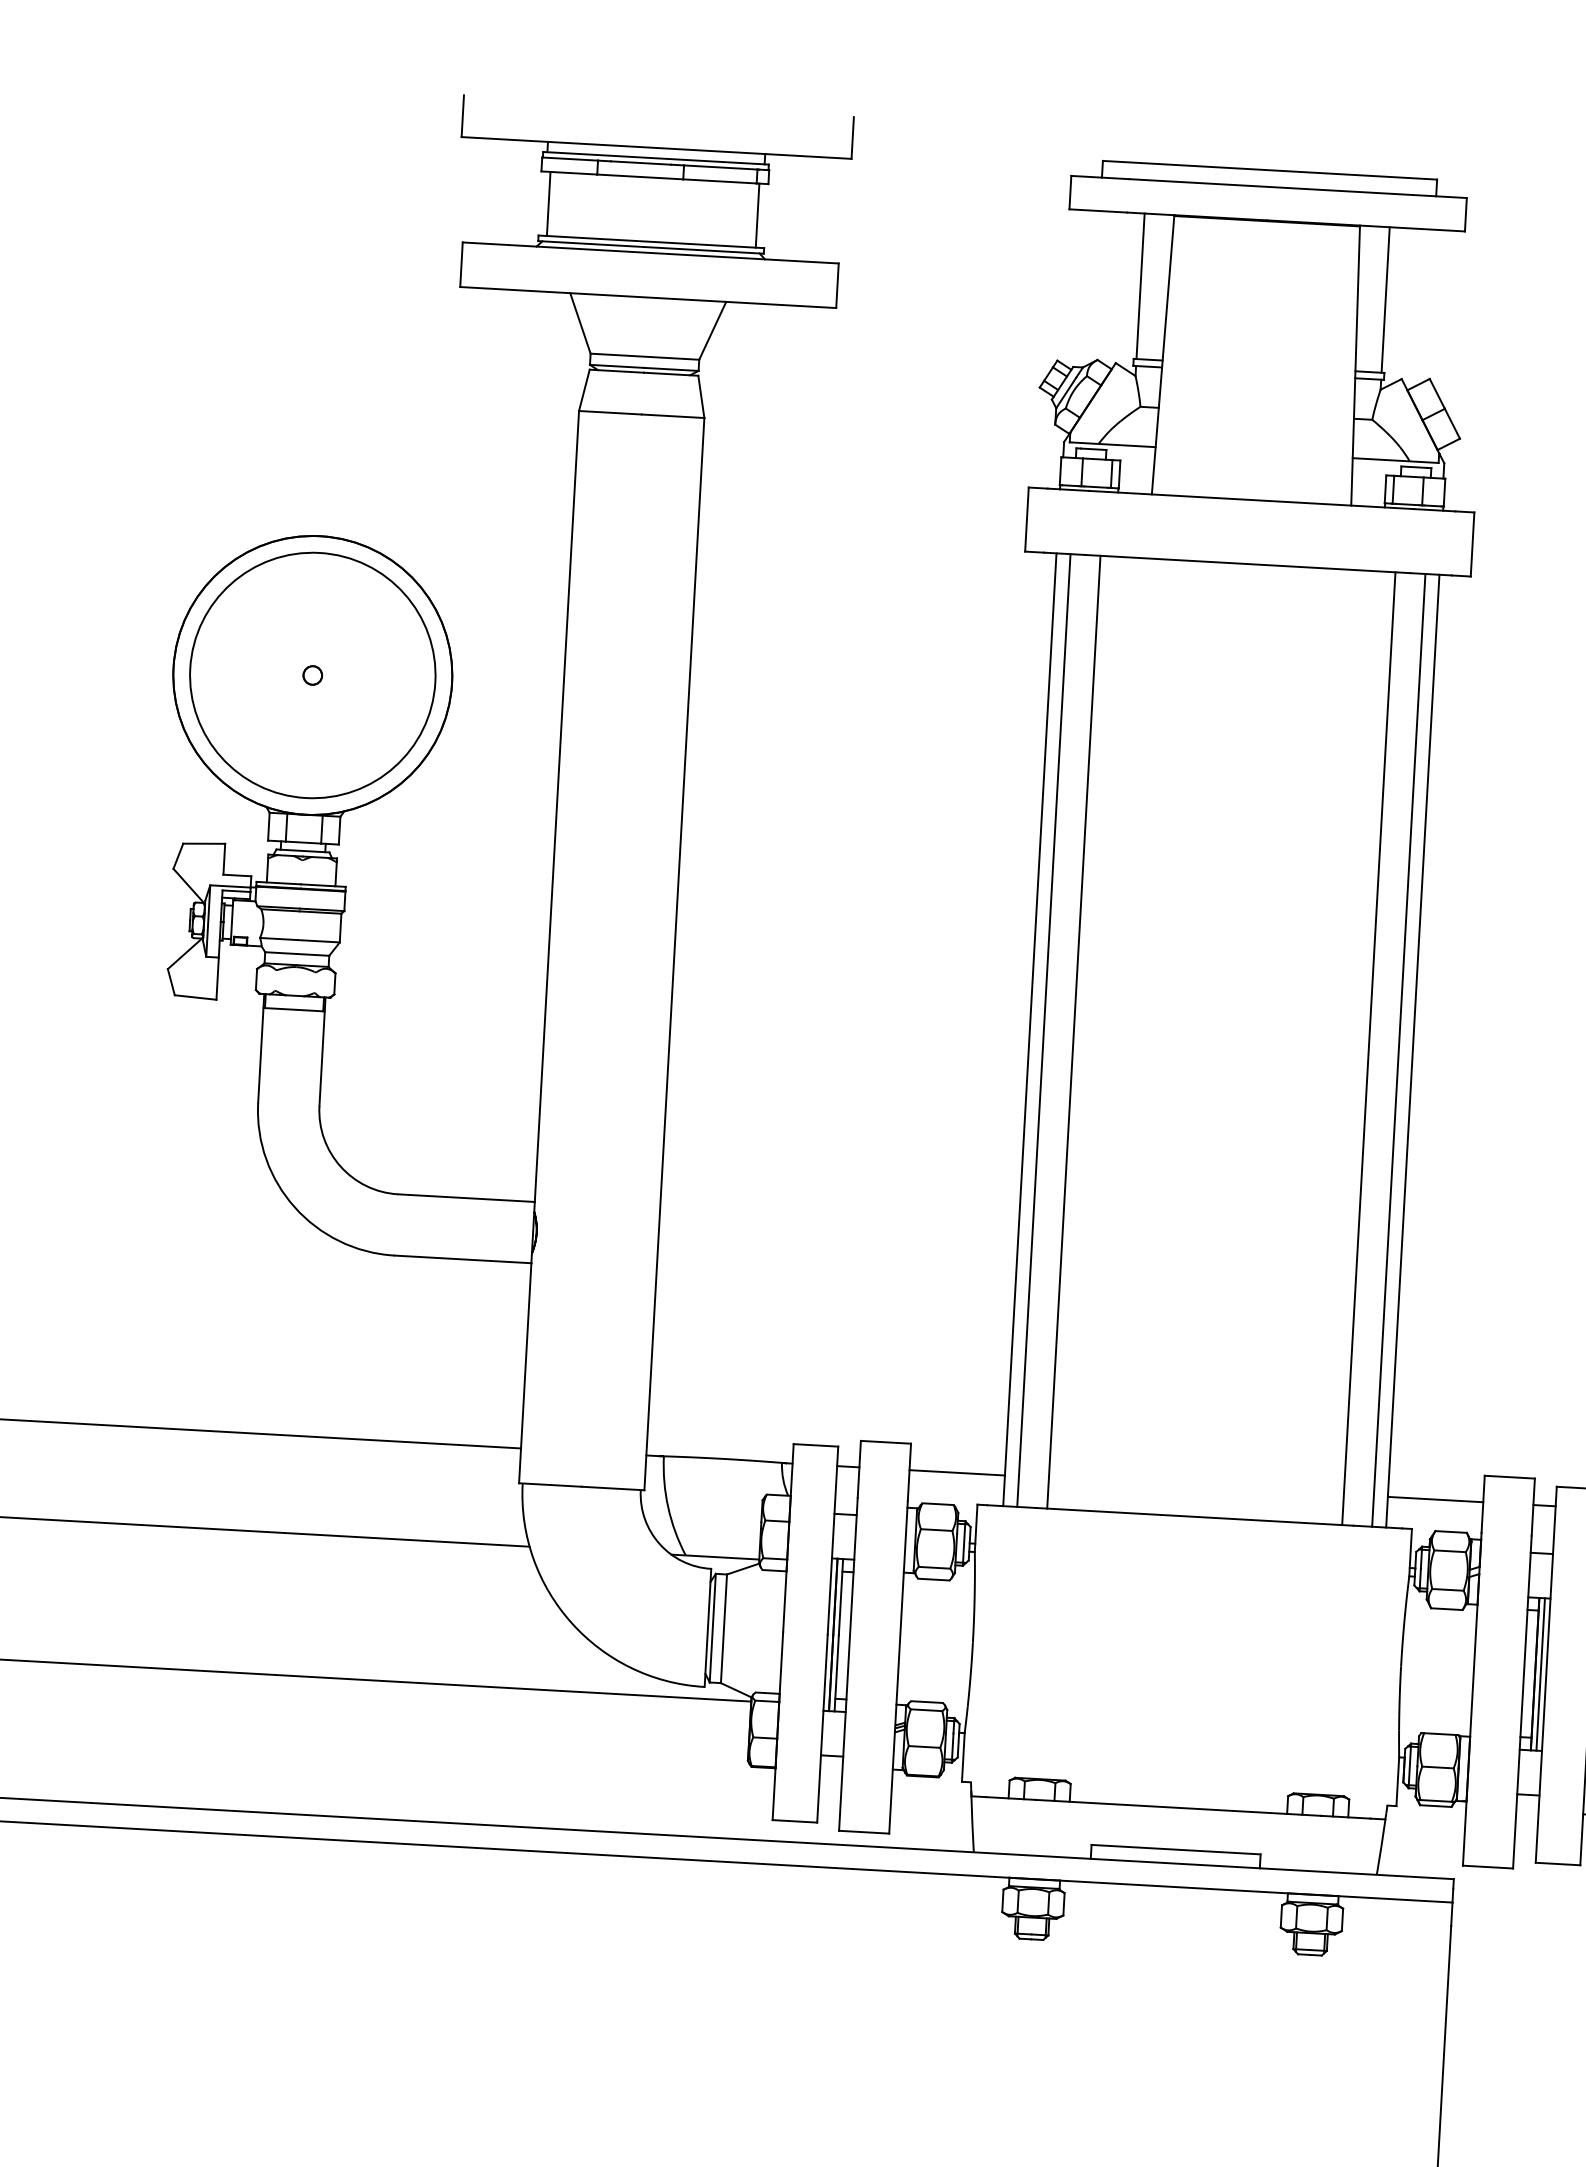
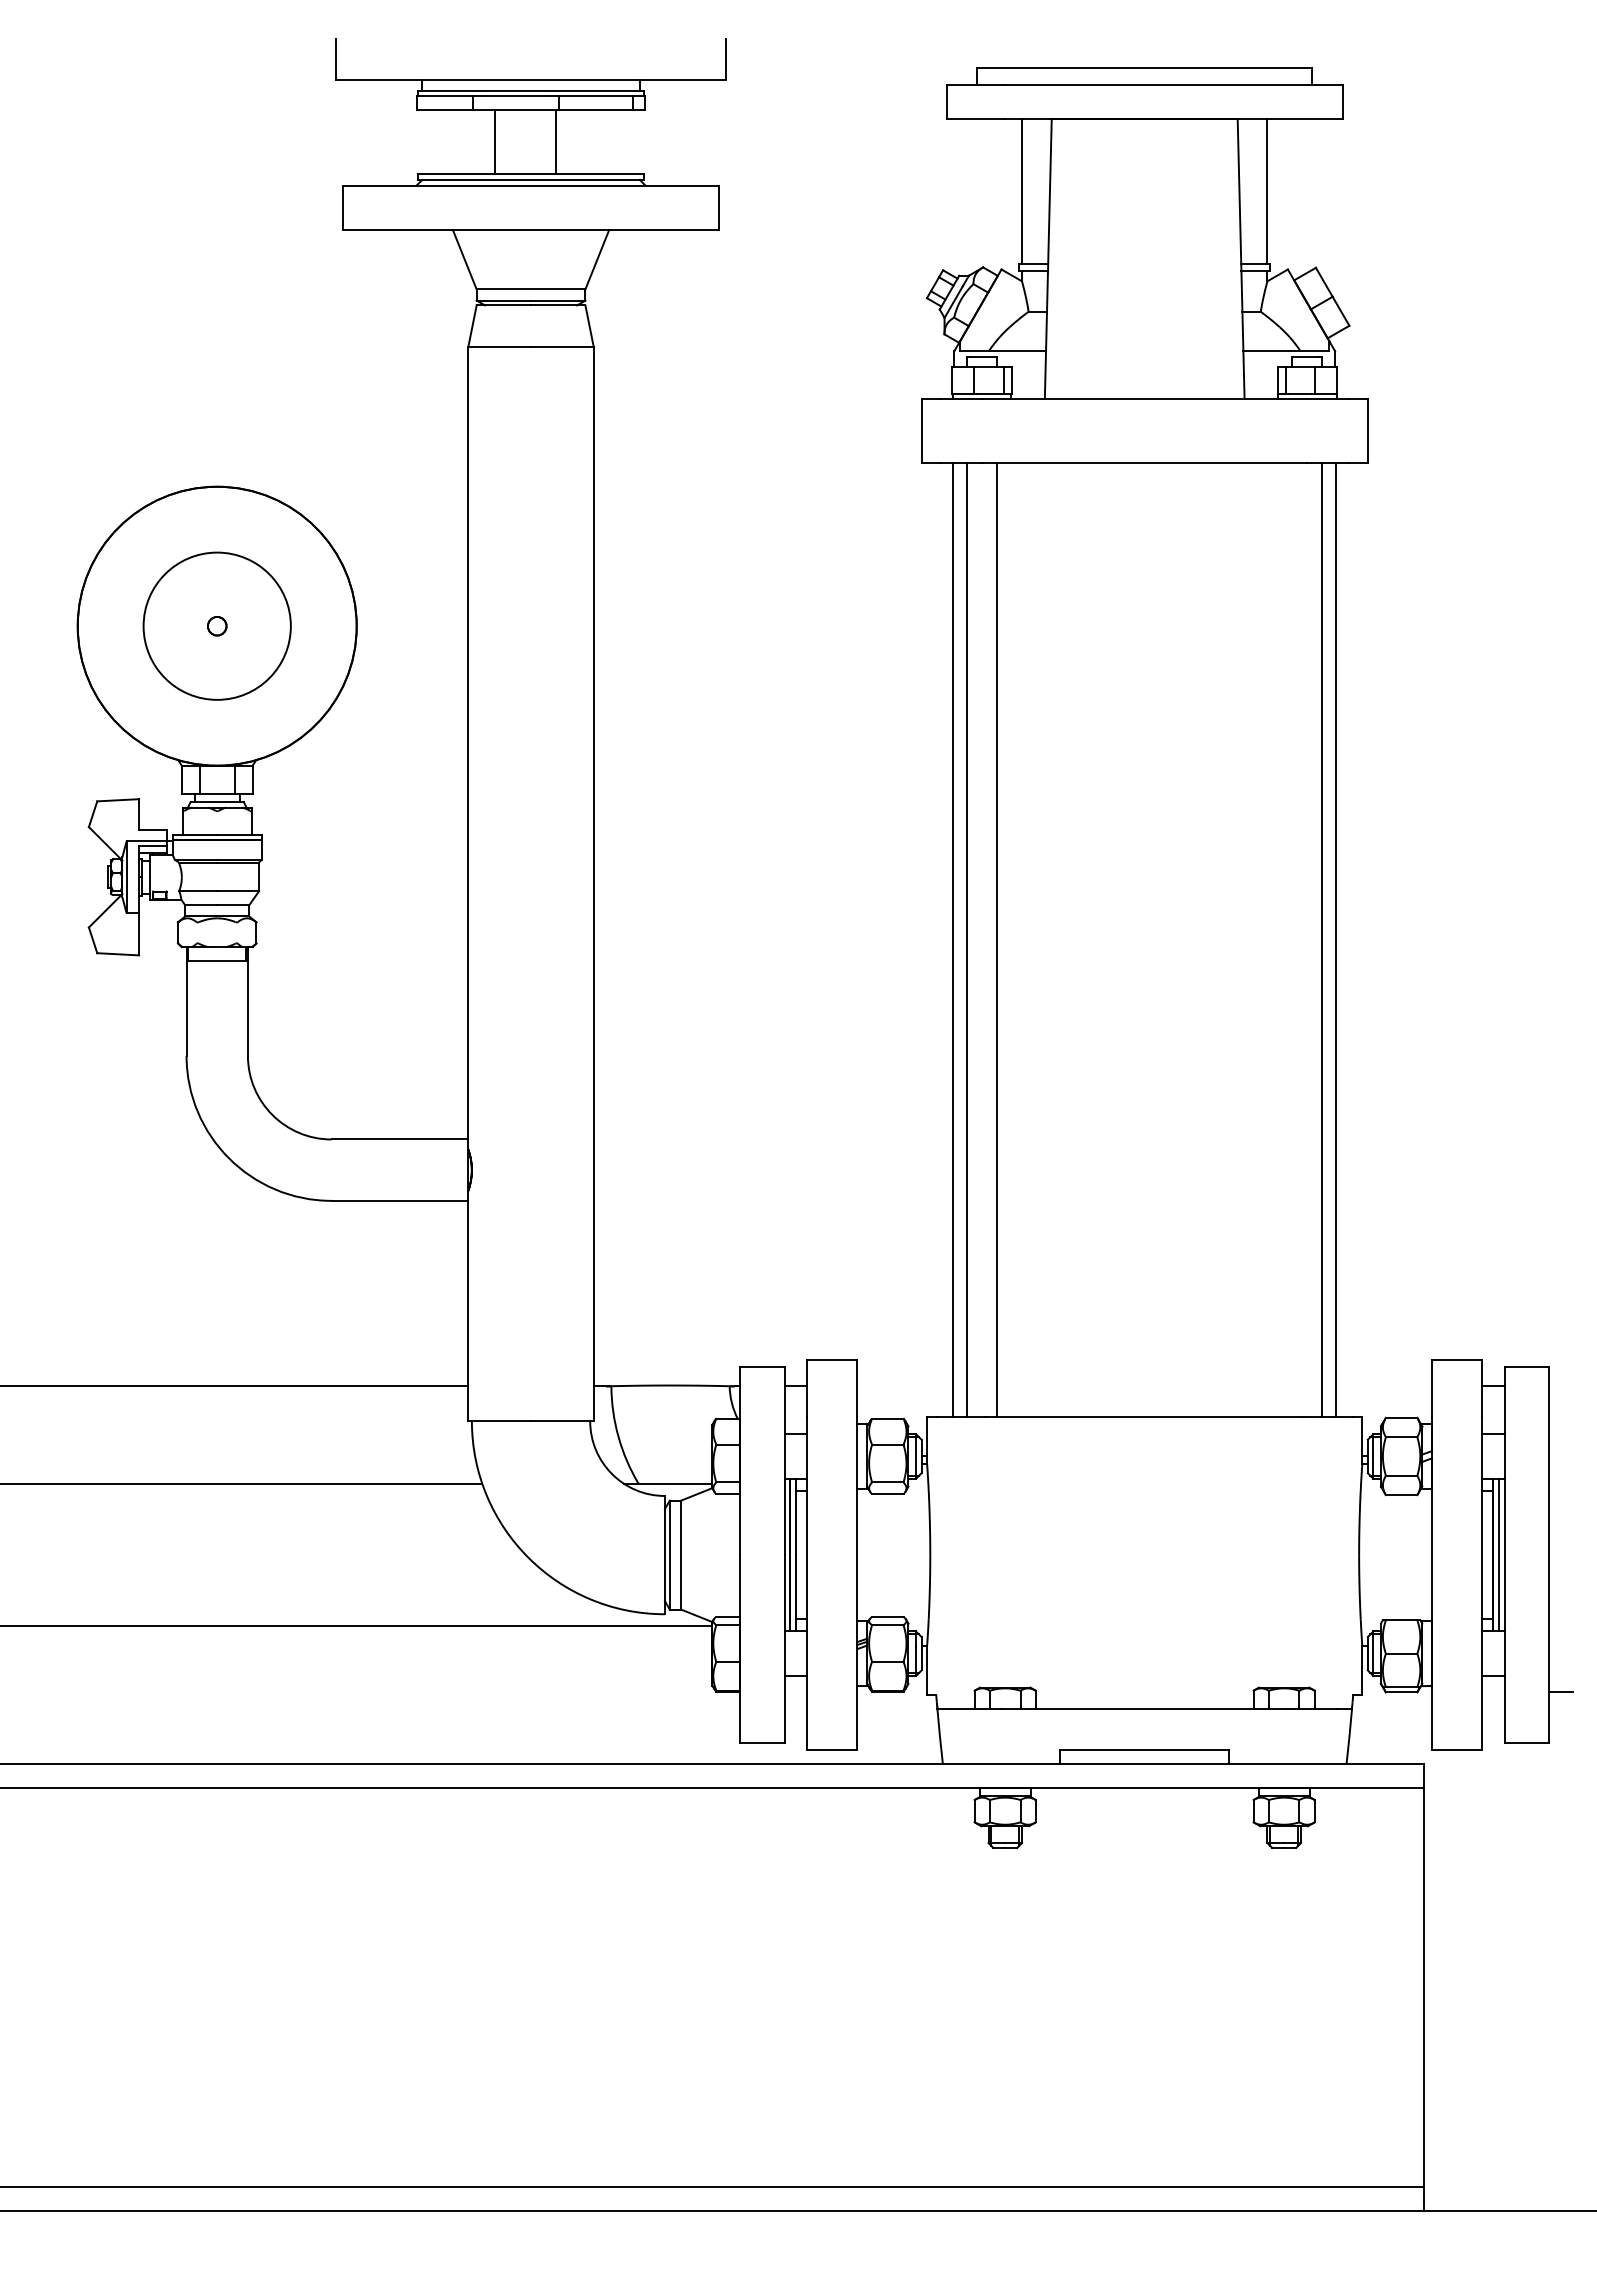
line: (548, 204) -> (495, 142), moved
line: (757, 215) -> (555, 142), moved
circle: (312, 674) -> (216, 625), size x0.6
line: (1368, 1048) -> (1292, 939), removed
line: (956, 1472) -> (904, 1386), removed
line: (1435, 1499) -> (1384, 1386), removed

